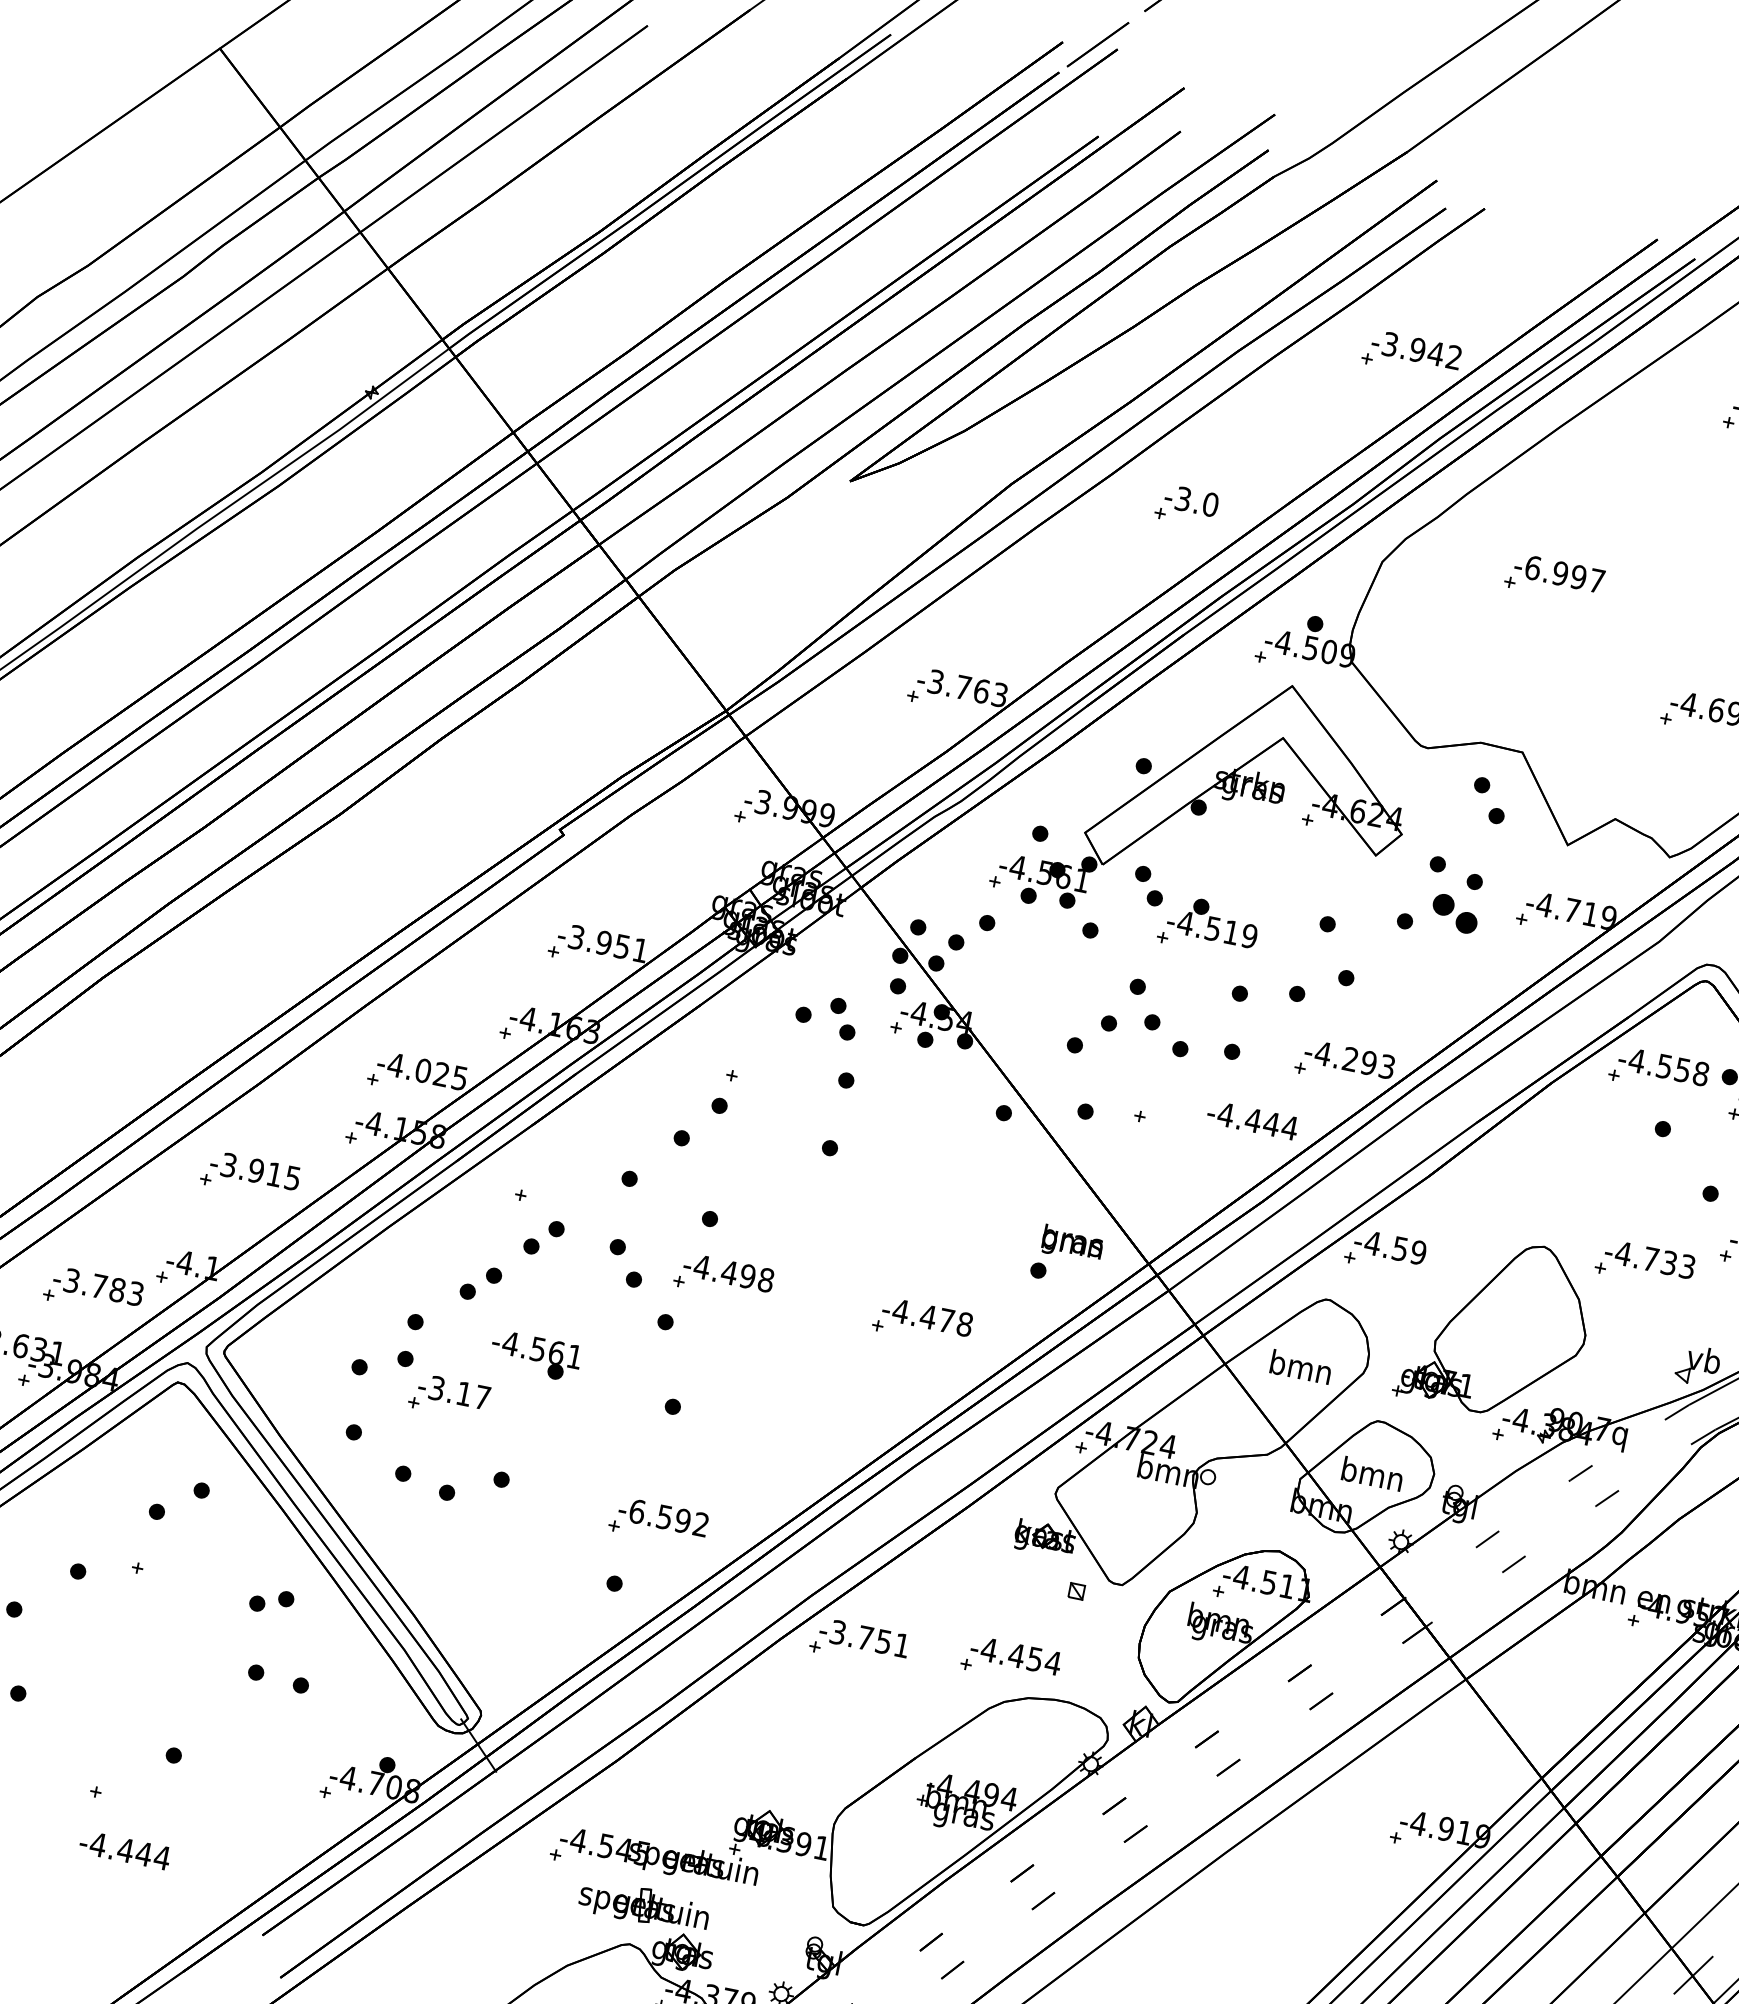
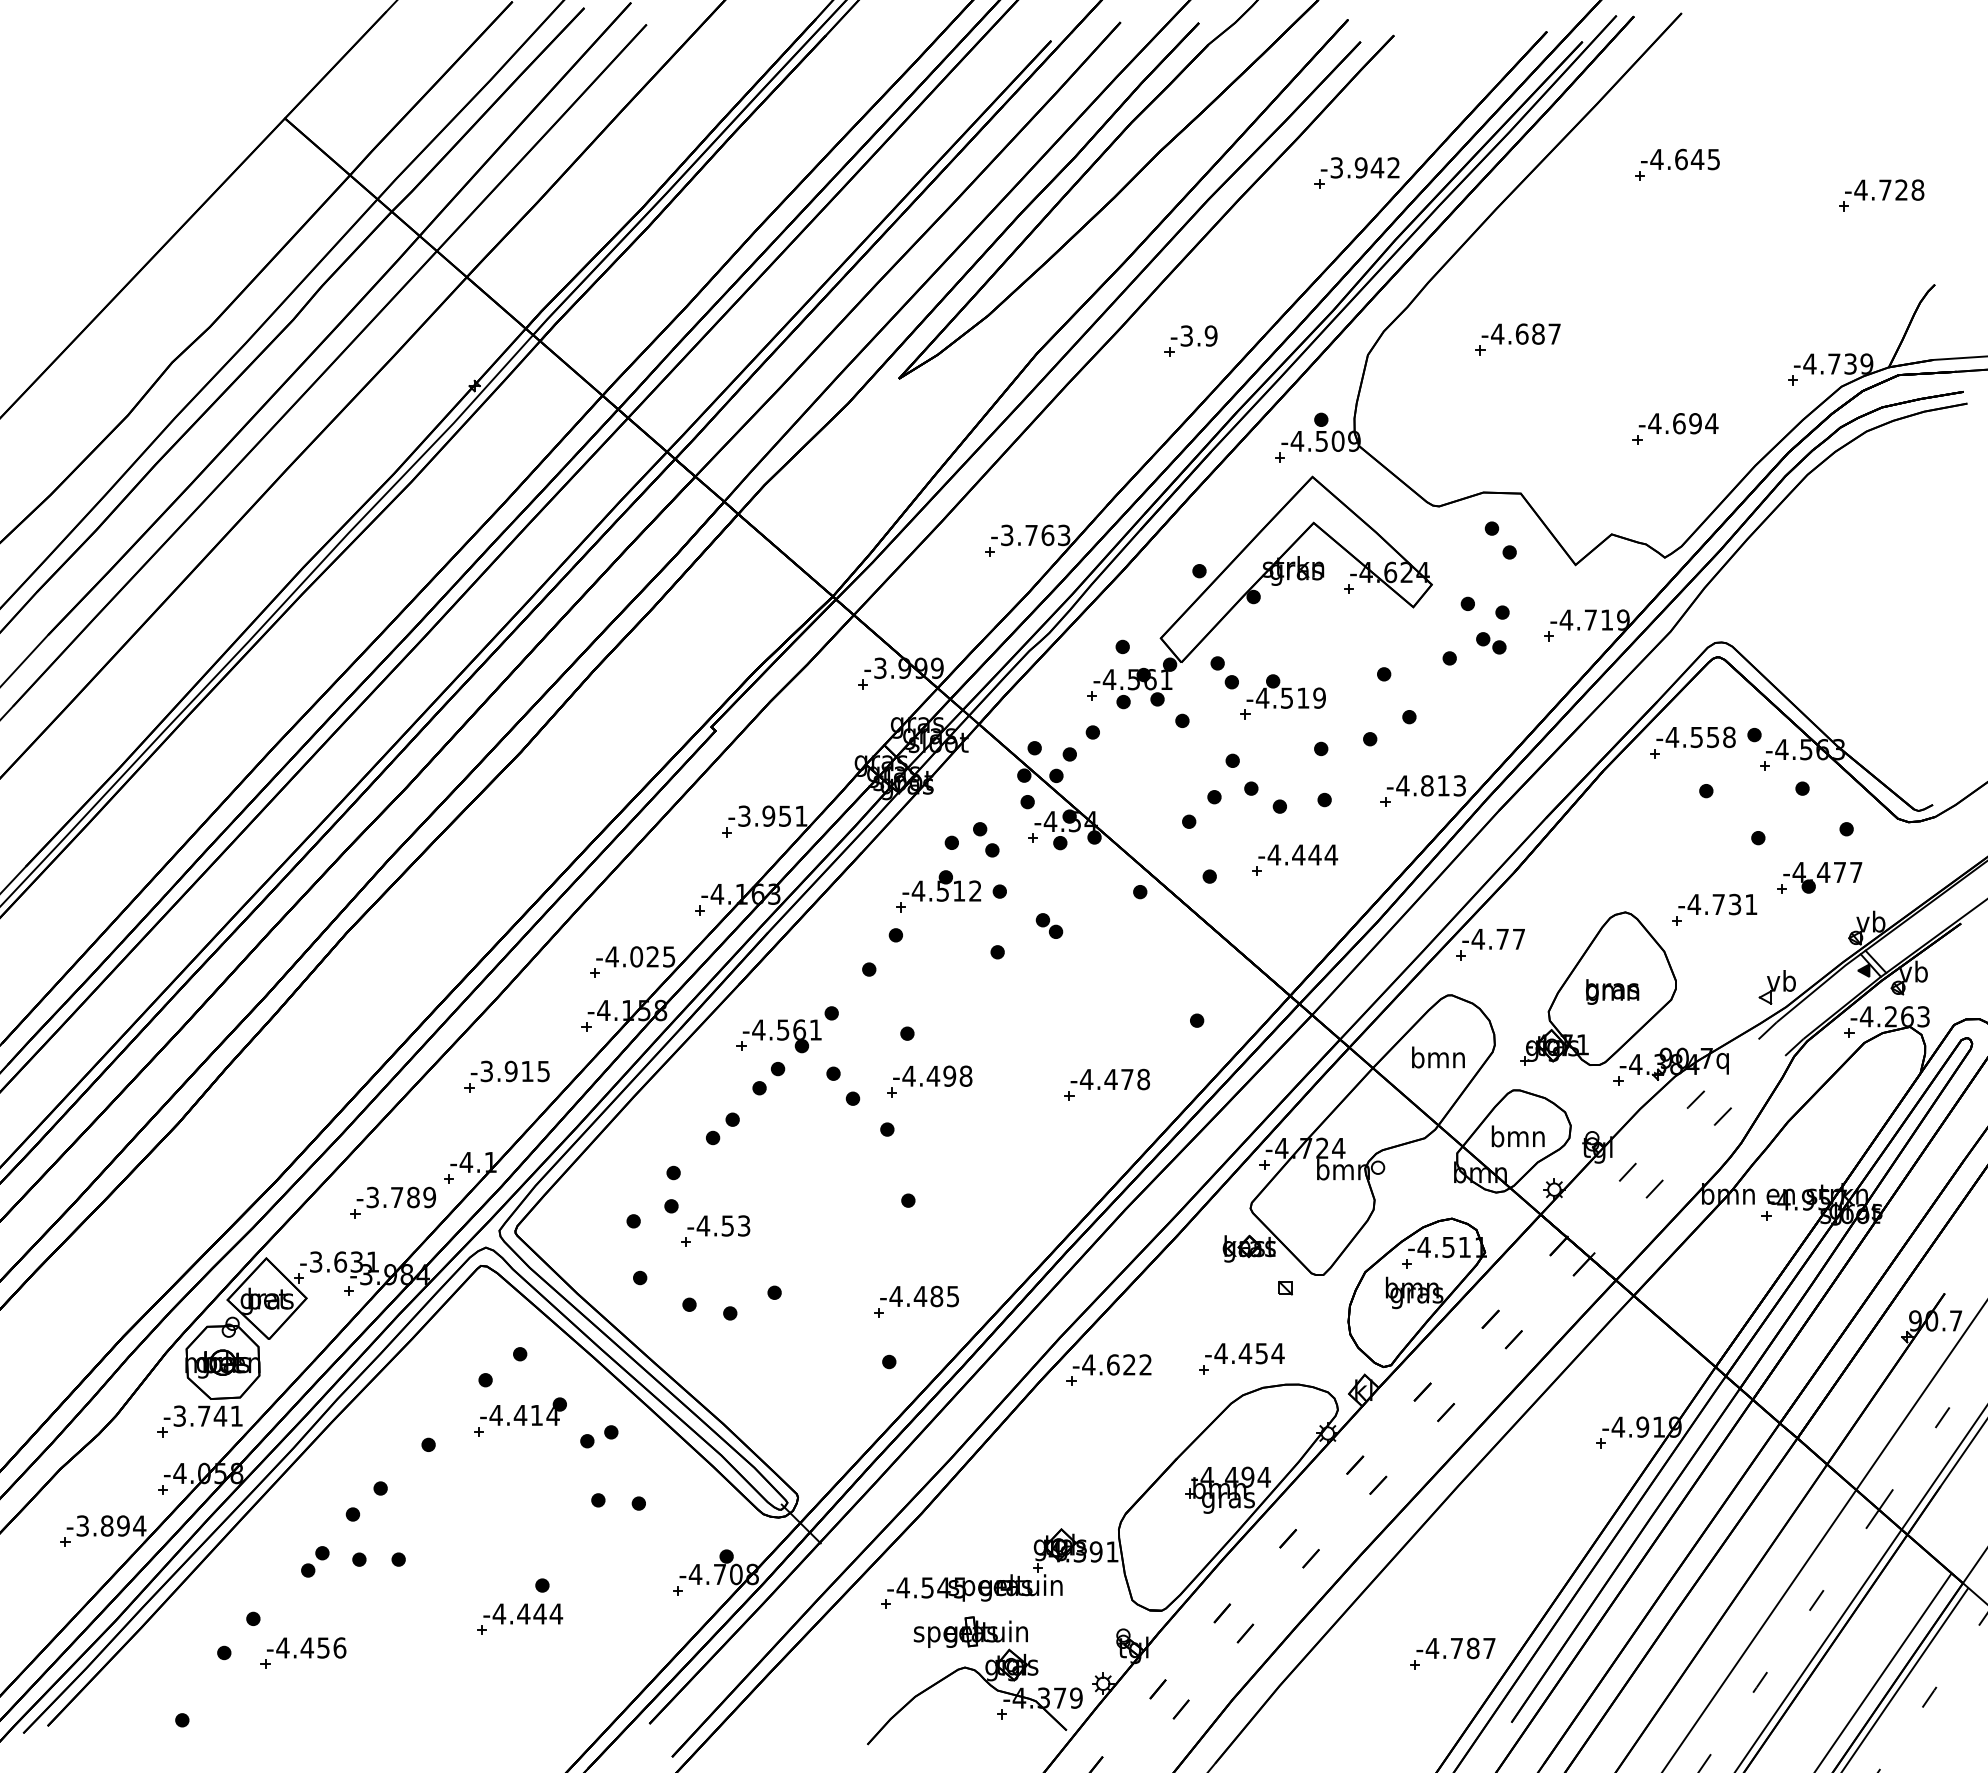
text: (1210, 503) -> (1210, 335), -3.0 -> -3.9
text: (1555, 571) -> (1517, 333), -6.997 -> -4.687
part: (1455, 914) -> (1491, 643), size x0.71
part: (782, 1060) -> (941, 885), added
text: (1359, 1060) -> (1435, 785), -4.293 -> -4.813
text: (1253, 1119) -> (1298, 854), moved
part: (894, 1129) -> (1049, 925), added
text: (1072, 1243) -> (1612, 991), moved
text: (1409, 1249) -> (1510, 938), -4.59 -> -4.77
text: (1687, 1266) -> (1751, 904), -4.733 -> -4.731
text: (135, 1293) -> (429, 1197), -3.783 -> -3.789
part: (534, 1356) -> (781, 1036), moved
text: (459, 1392) -> (723, 1225), -3.17 -> -4.53
text: (667, 1517) -> (923, 1296), -6.592 -> -4.485
part: (192, 1555) -> (523, 1411), added
text: (869, 1638) -> (1116, 1364), -3.751 -> -4.622
text: (125, 1849) -> (523, 1613), moved

